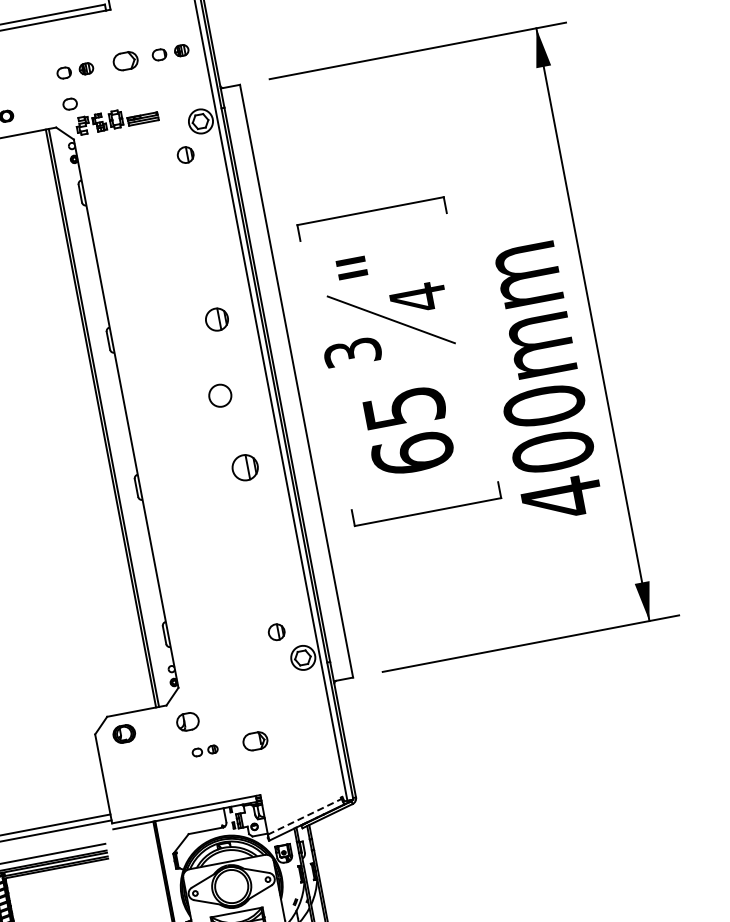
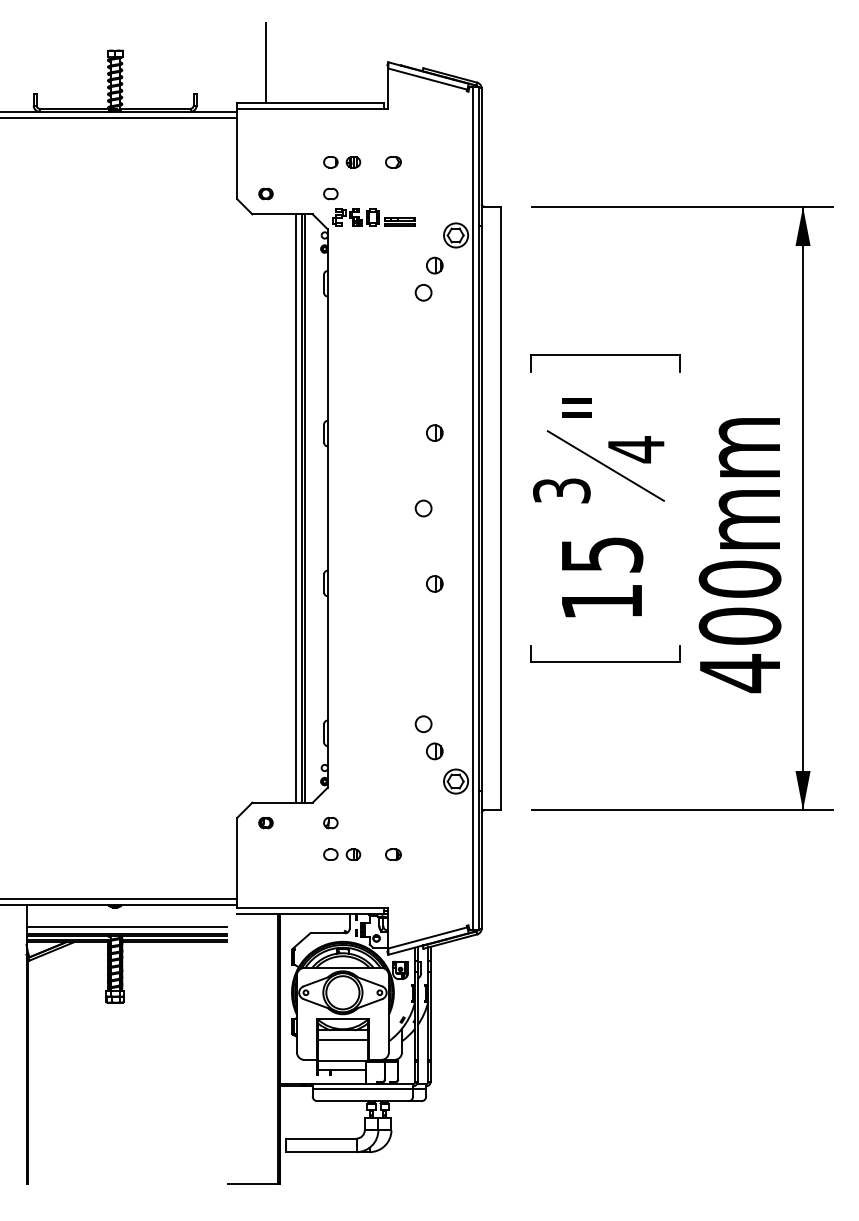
part: (171, 52) -> (439, 162), removed
part: (125, 61) -> (393, 162), size x0.62
circle: (179, 183) -> (423, 292), added
part: (216, 319) -> (434, 432), size x0.71
circle: (220, 395) -> (423, 508), size x0.71
line: (95, 419) -> (296, 508), added
text: (412, 453) -> (601, 601), 65 -> 15
part: (244, 467) -> (434, 583), size x0.62
circle: (260, 606) -> (423, 723), added
part: (187, 722) -> (330, 823), size x0.62
part: (123, 734) -> (265, 823), size x0.62
part: (255, 741) -> (393, 854), size x0.62
part: (205, 750) -> (342, 854), size x1.43
line: (304, 816) -> (427, 937), dashed -> solid

